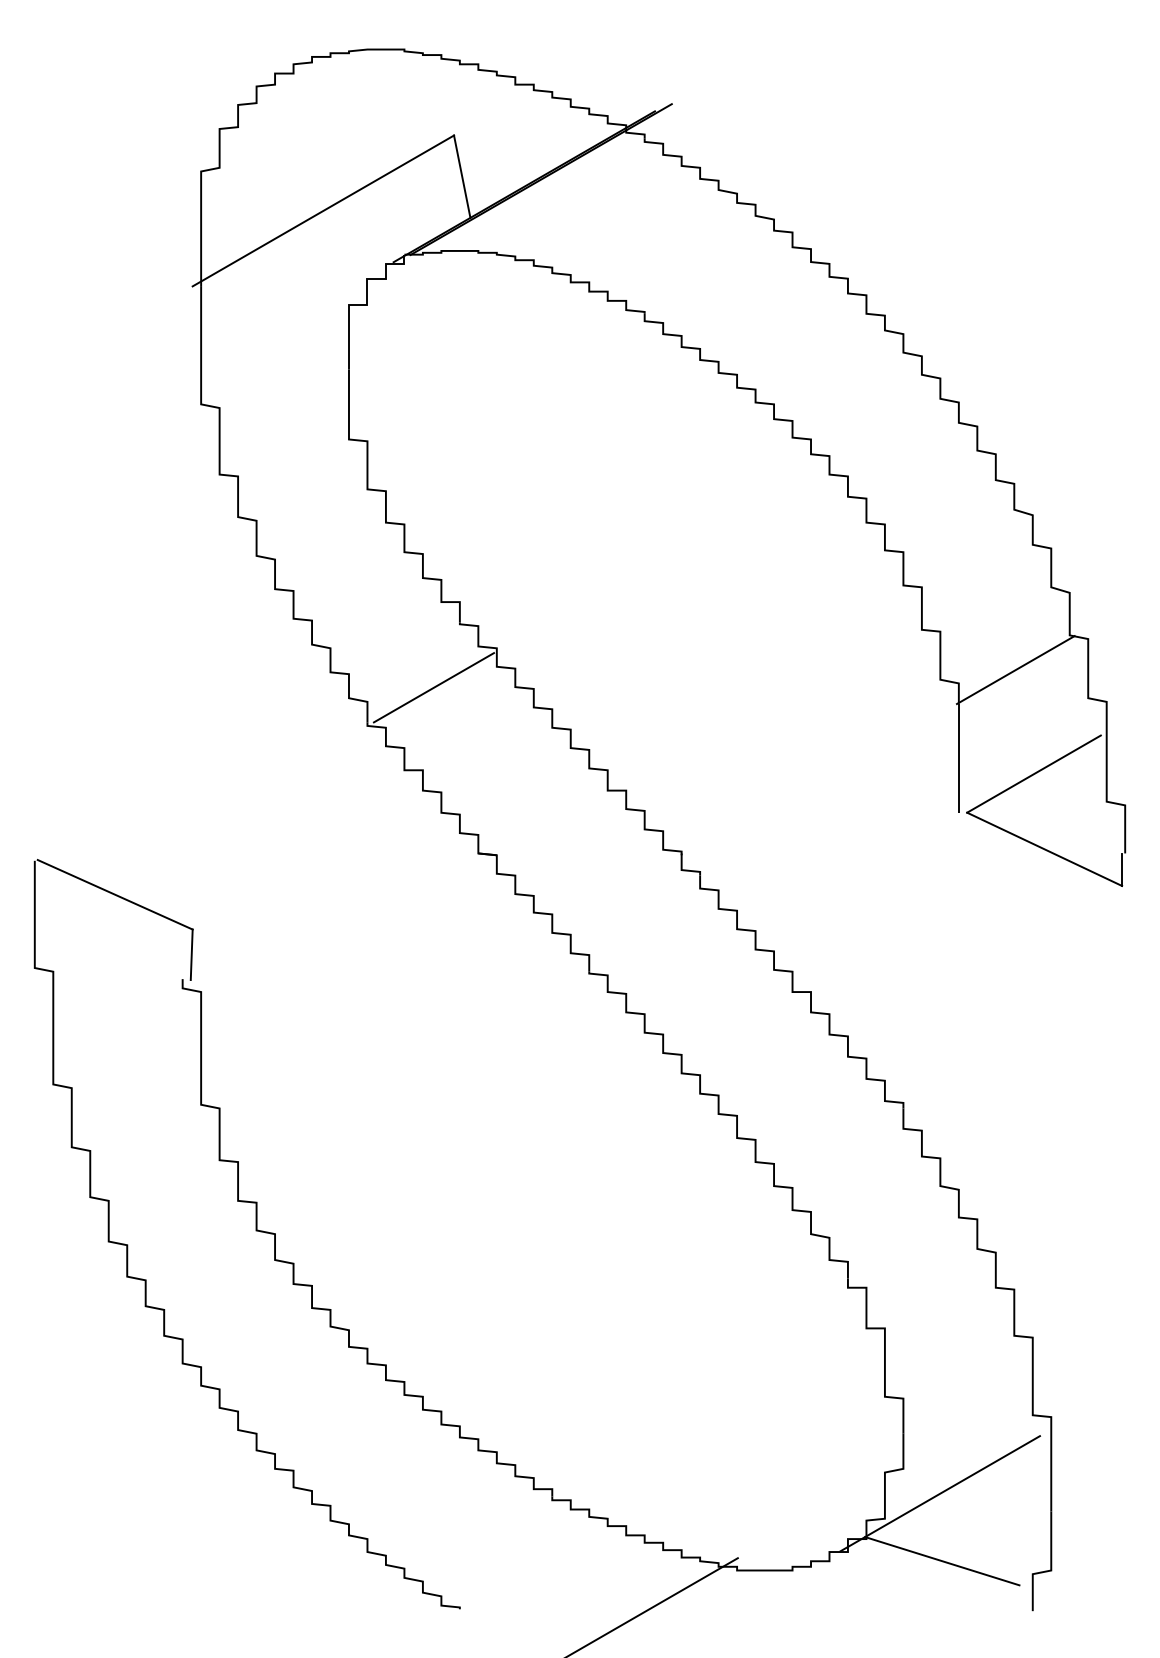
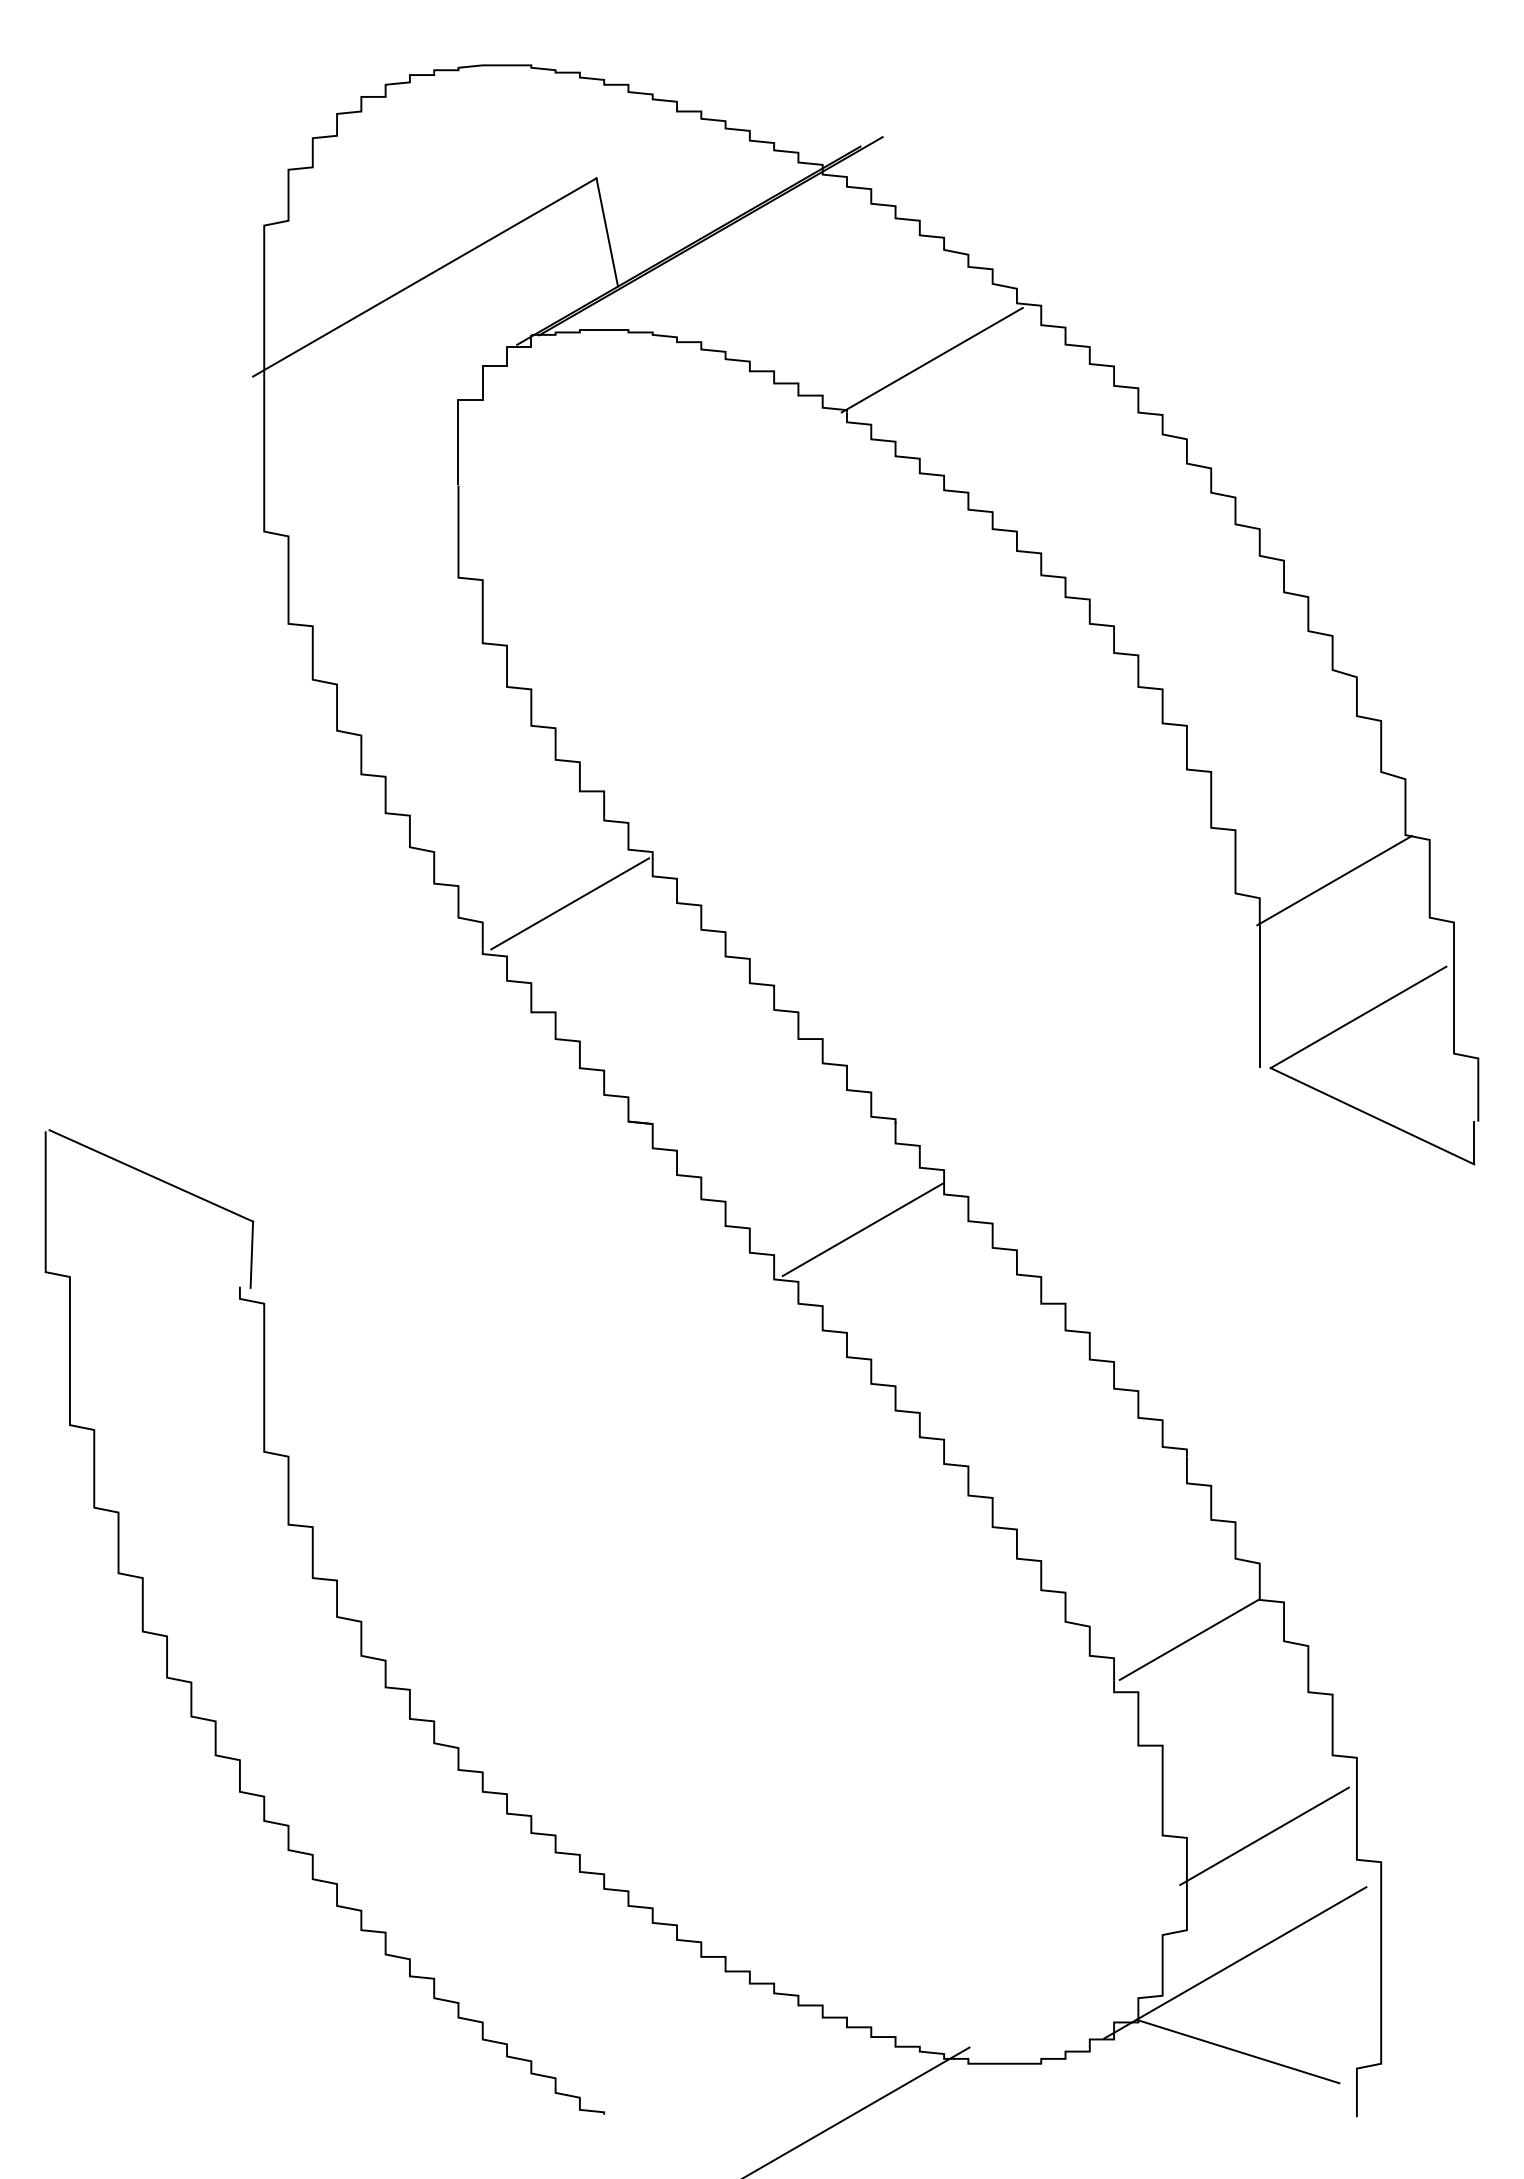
line: (709, 273) -> (931, 359), added
line: (656, 935) -> (862, 1229), added
line: (905, 1247) -> (1189, 1639), added
line: (962, 1396) -> (1264, 1835), added

